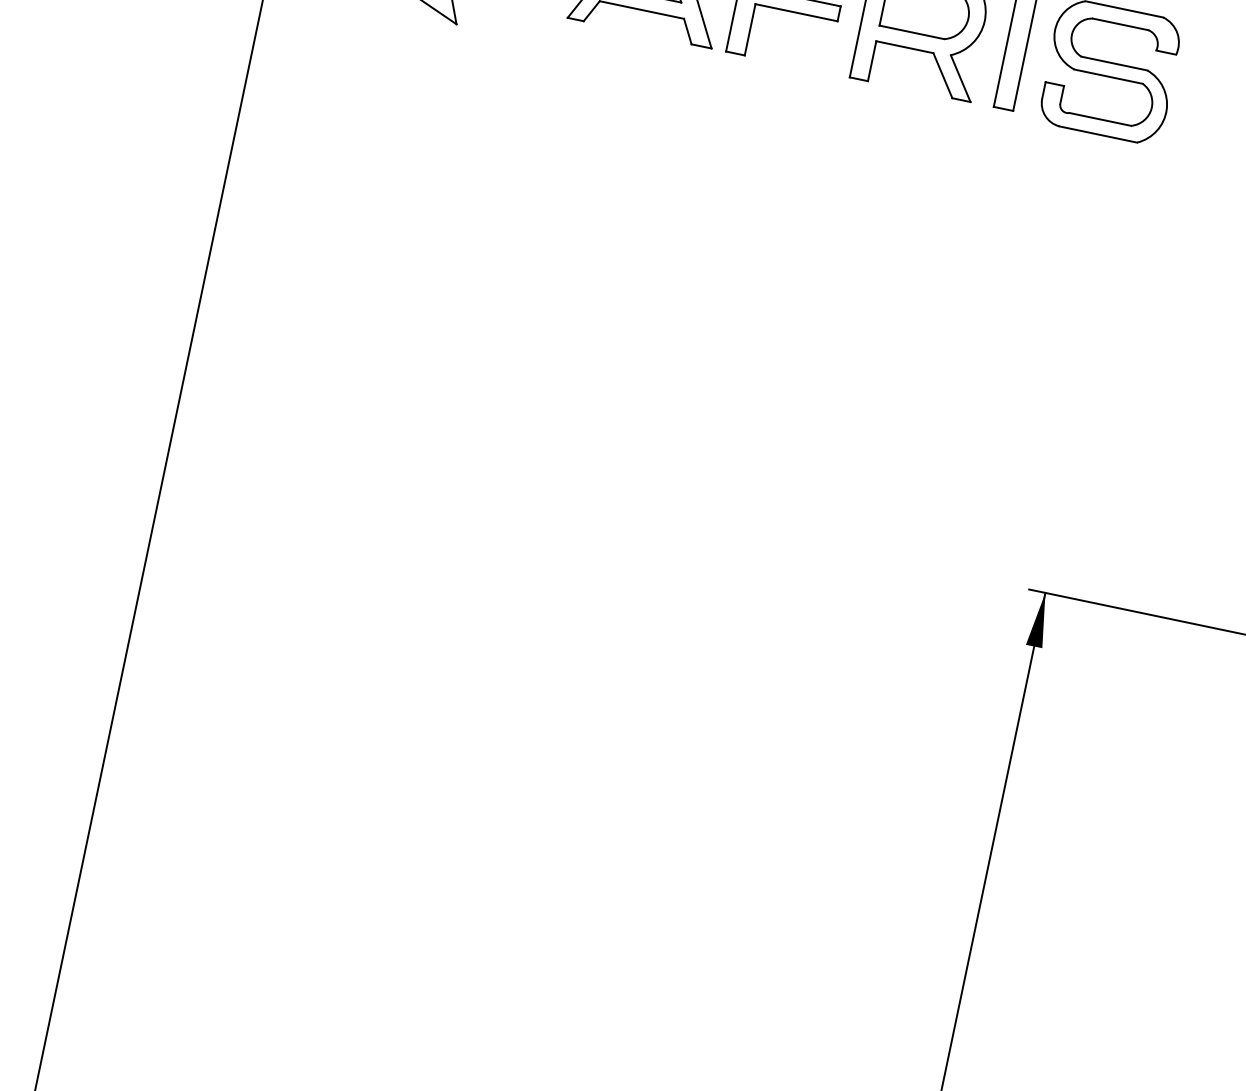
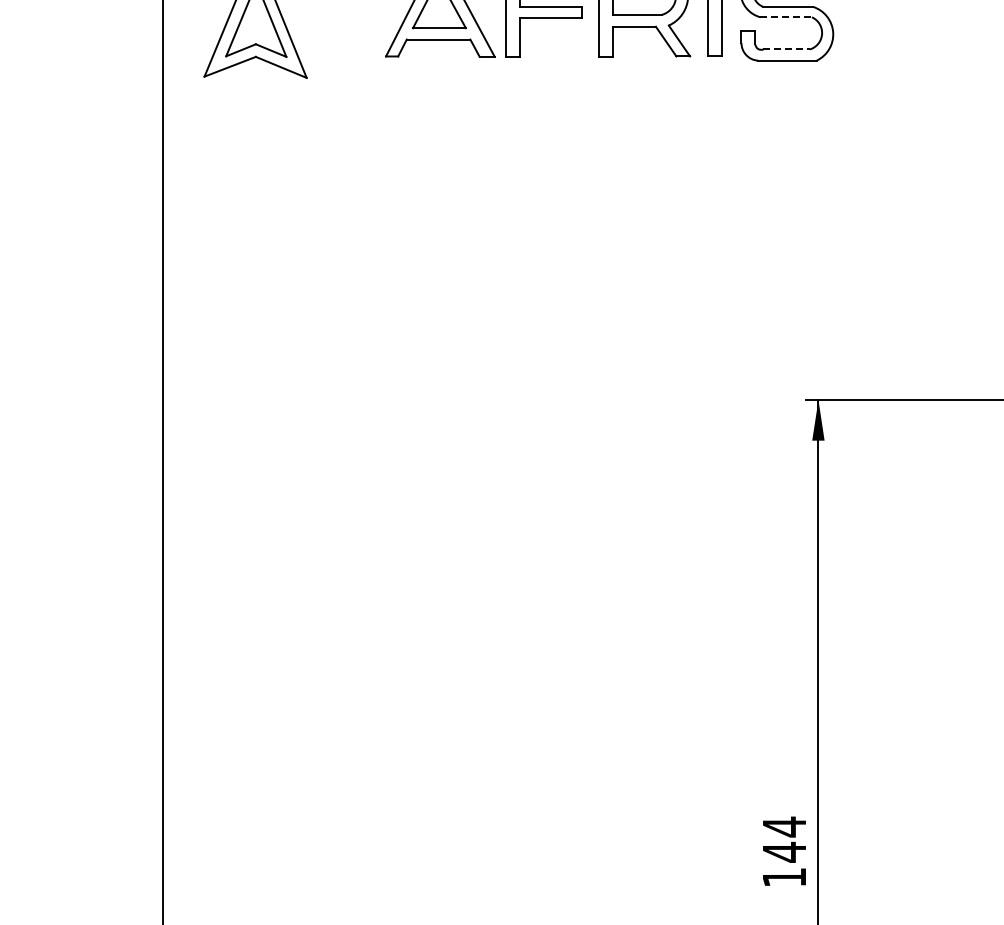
line: (1108, 77) -> (786, 17), solid -> dashed
line: (1101, 119) -> (787, 49), solid -> dashed

